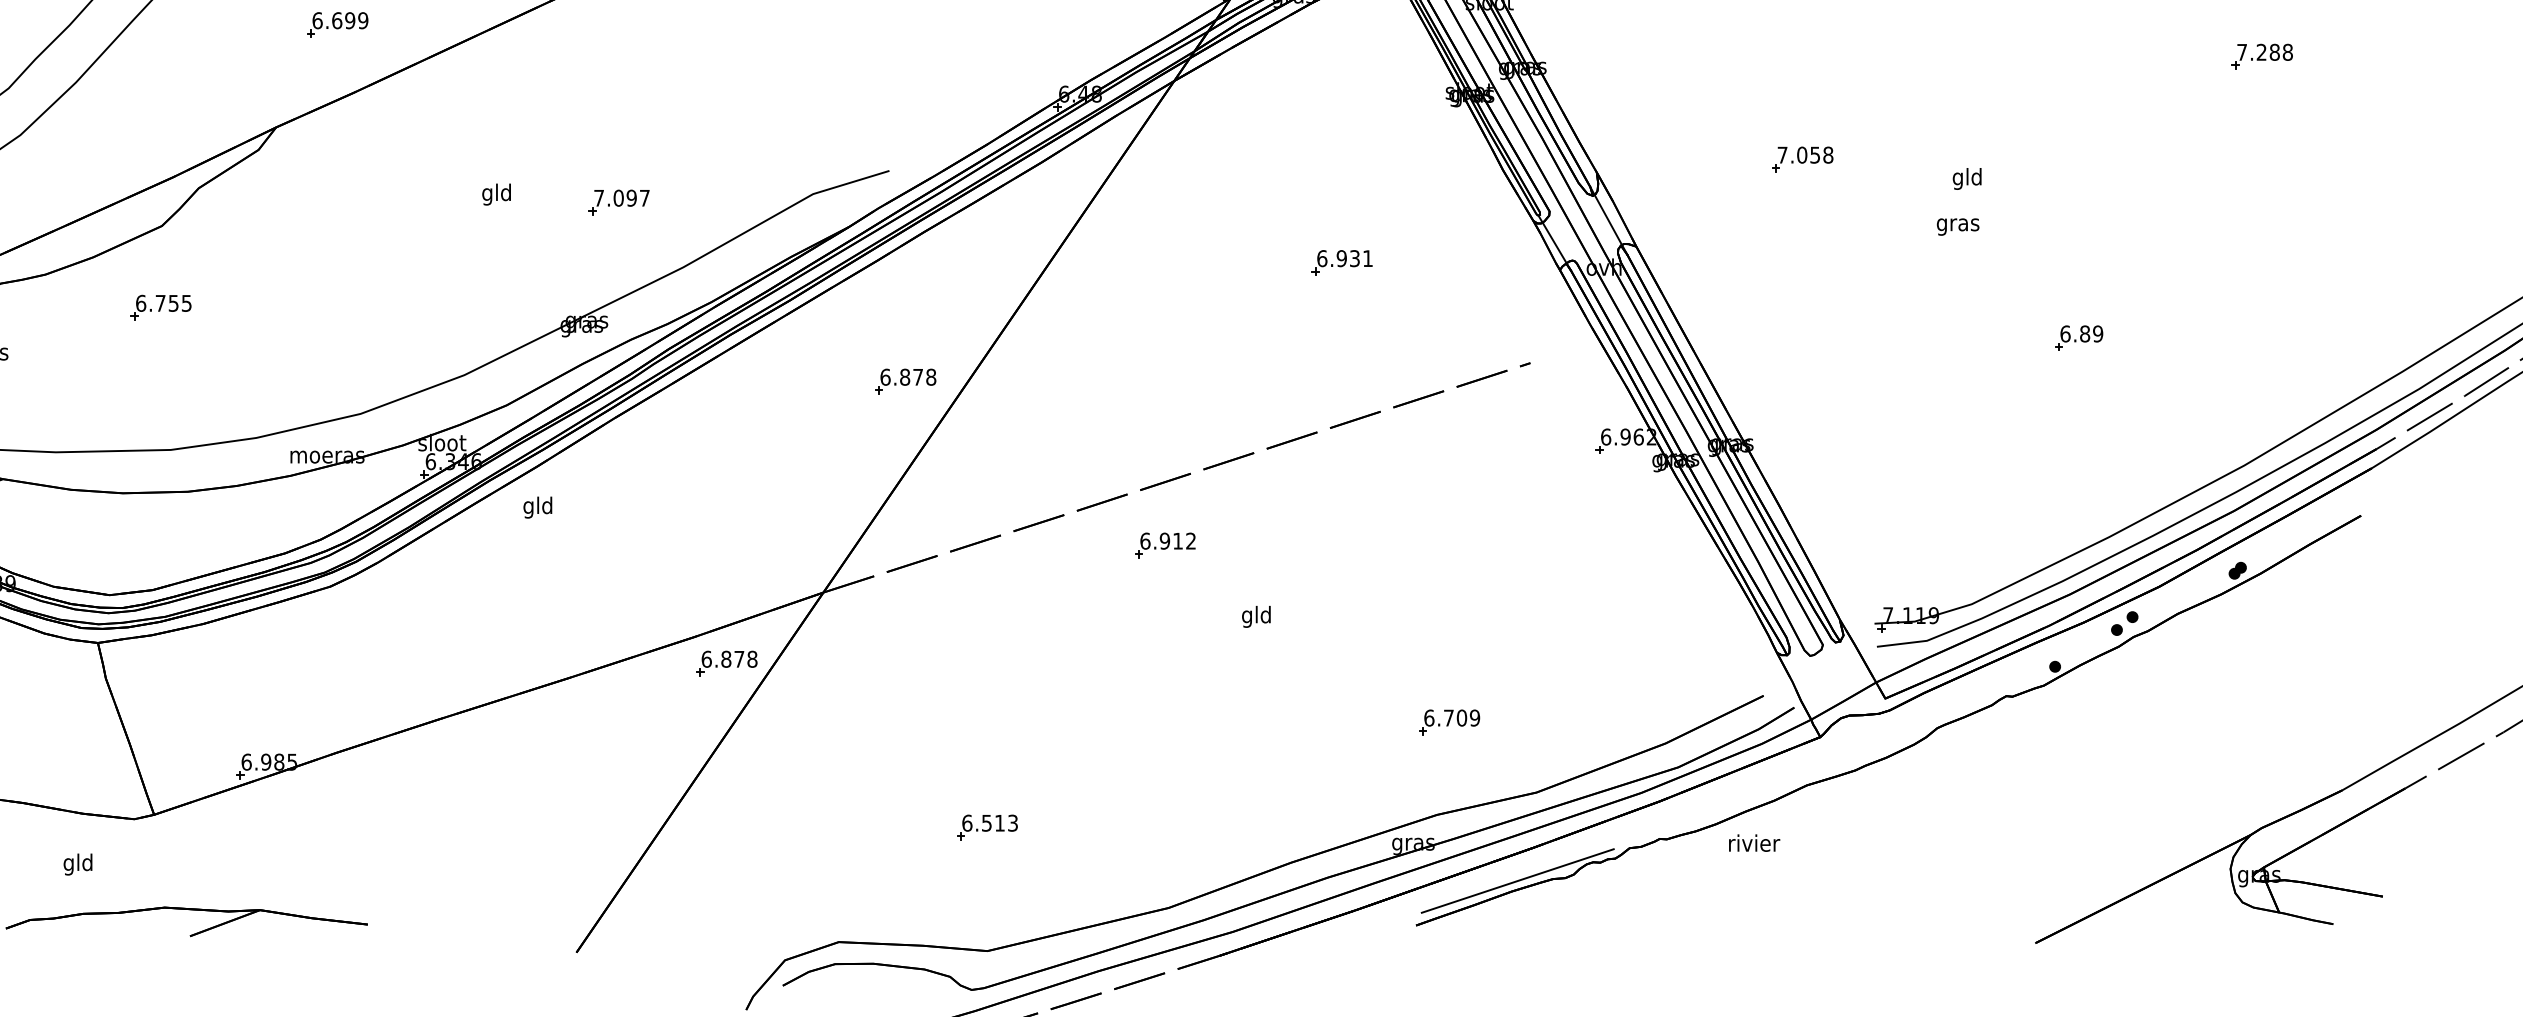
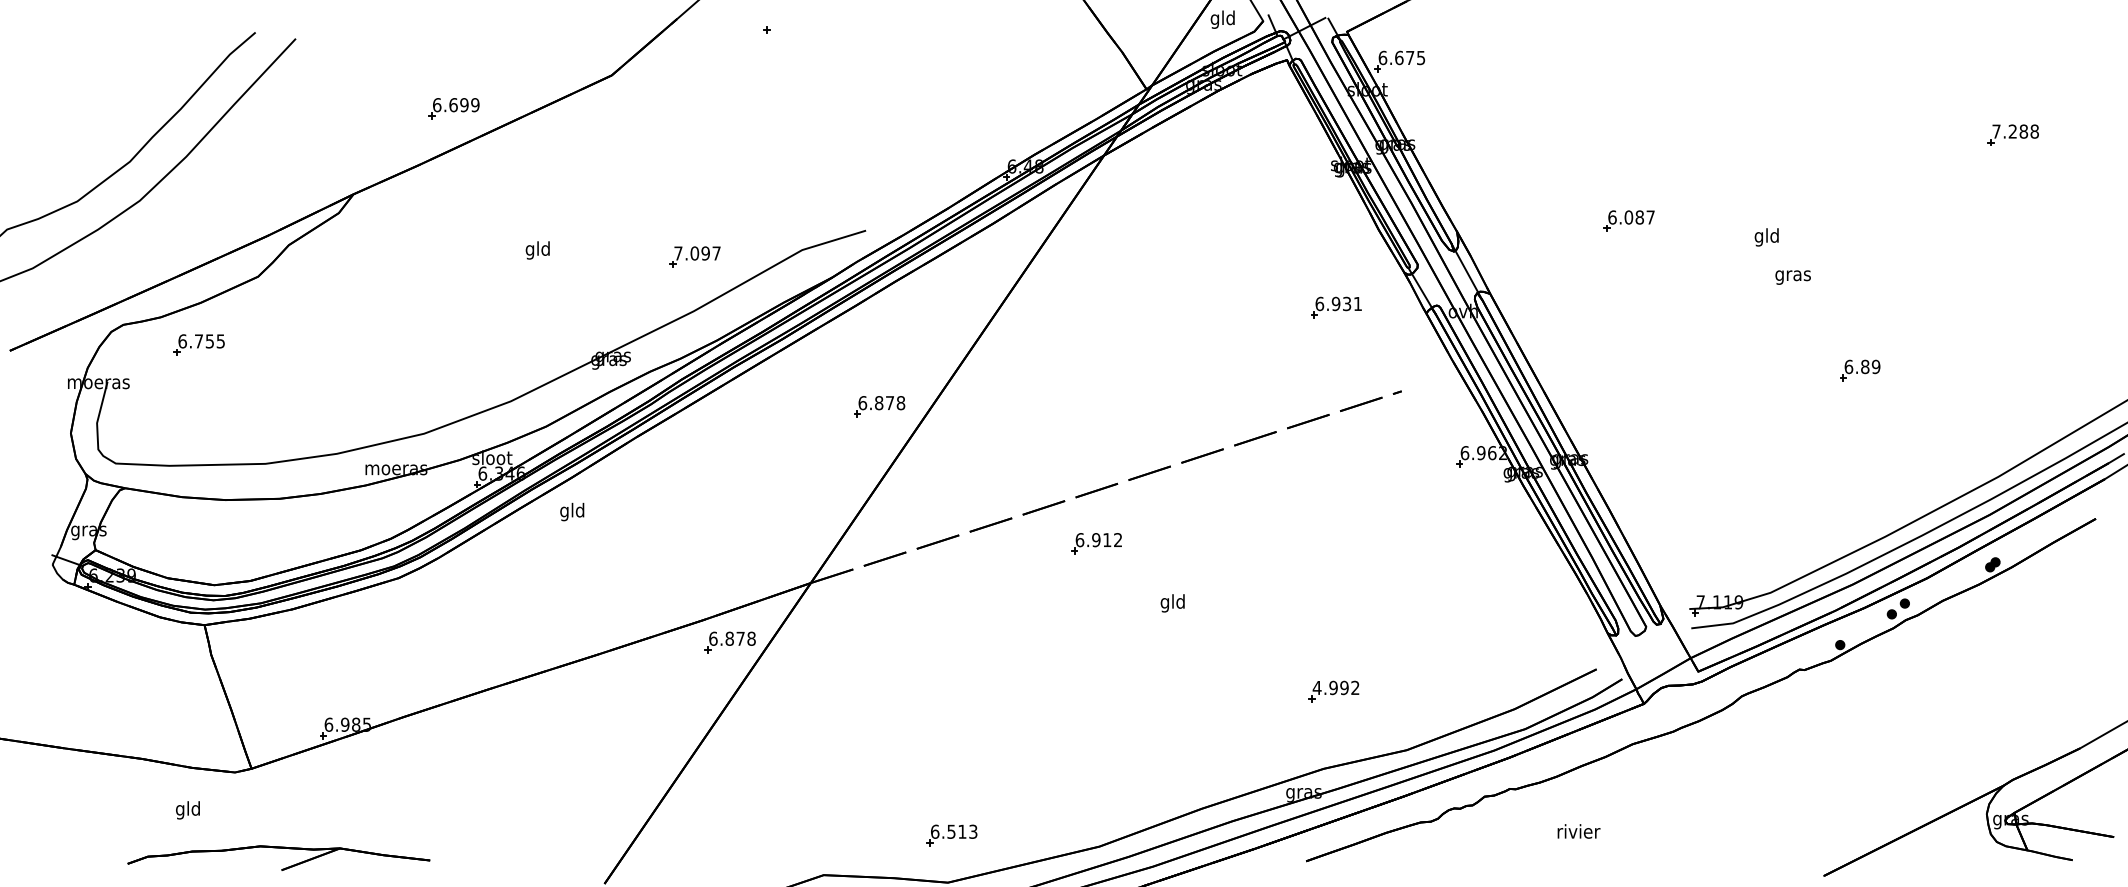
part: (337, 24) -> (453, 108), moved
text: (1805, 155) -> (1631, 217), 7.058 -> 6.087
part: (618, 201) -> (694, 256), moved
text: (1957, 226) -> (1792, 277), moved
part: (1342, 262) -> (1336, 307), moved
part: (160, 307) -> (198, 344), moved
text: (1451, 717) -> (1335, 687), 6.709 -> 4.992
part: (986, 827) -> (951, 835), moved
text: (1753, 843) -> (1578, 831), moved
line: (1518, 880) -> (1391, 823), removed

